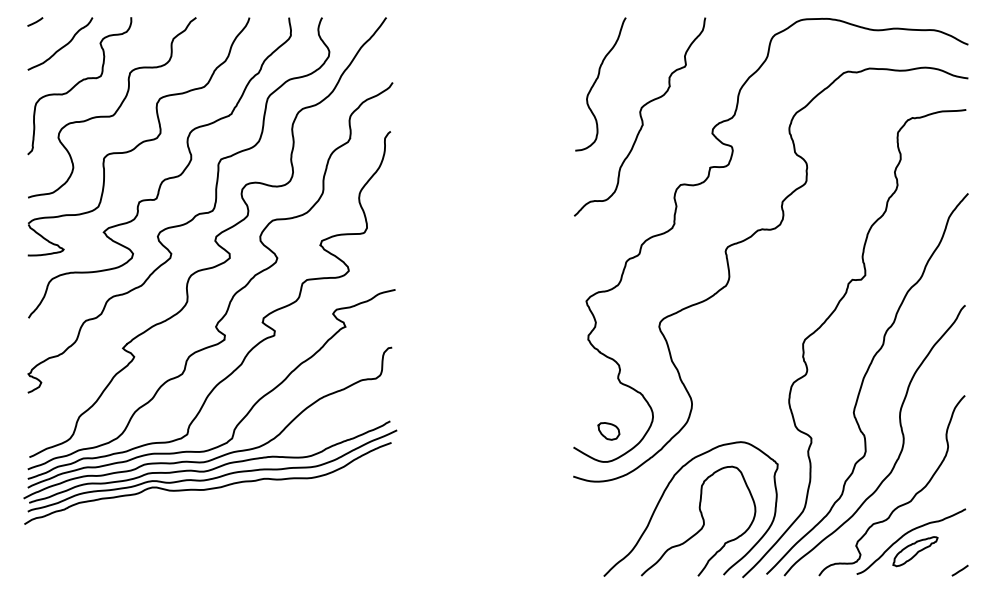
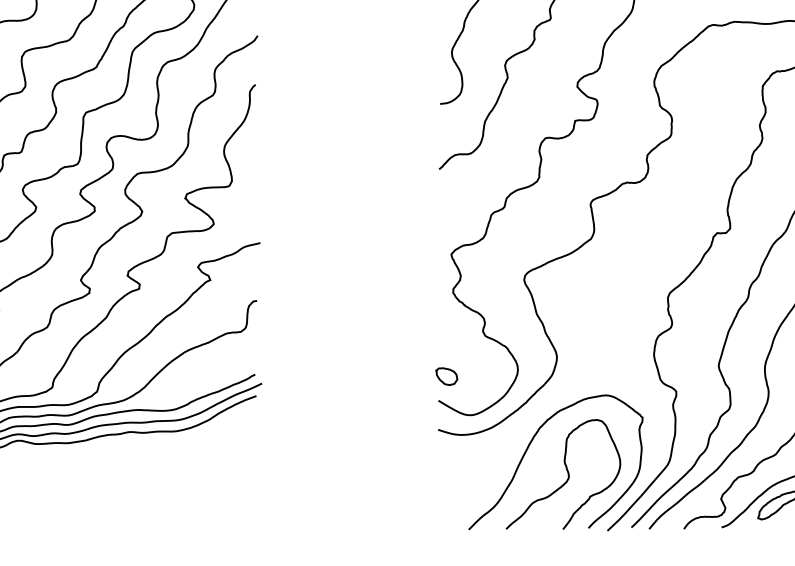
part: (608, 431) -> (446, 376), moved

